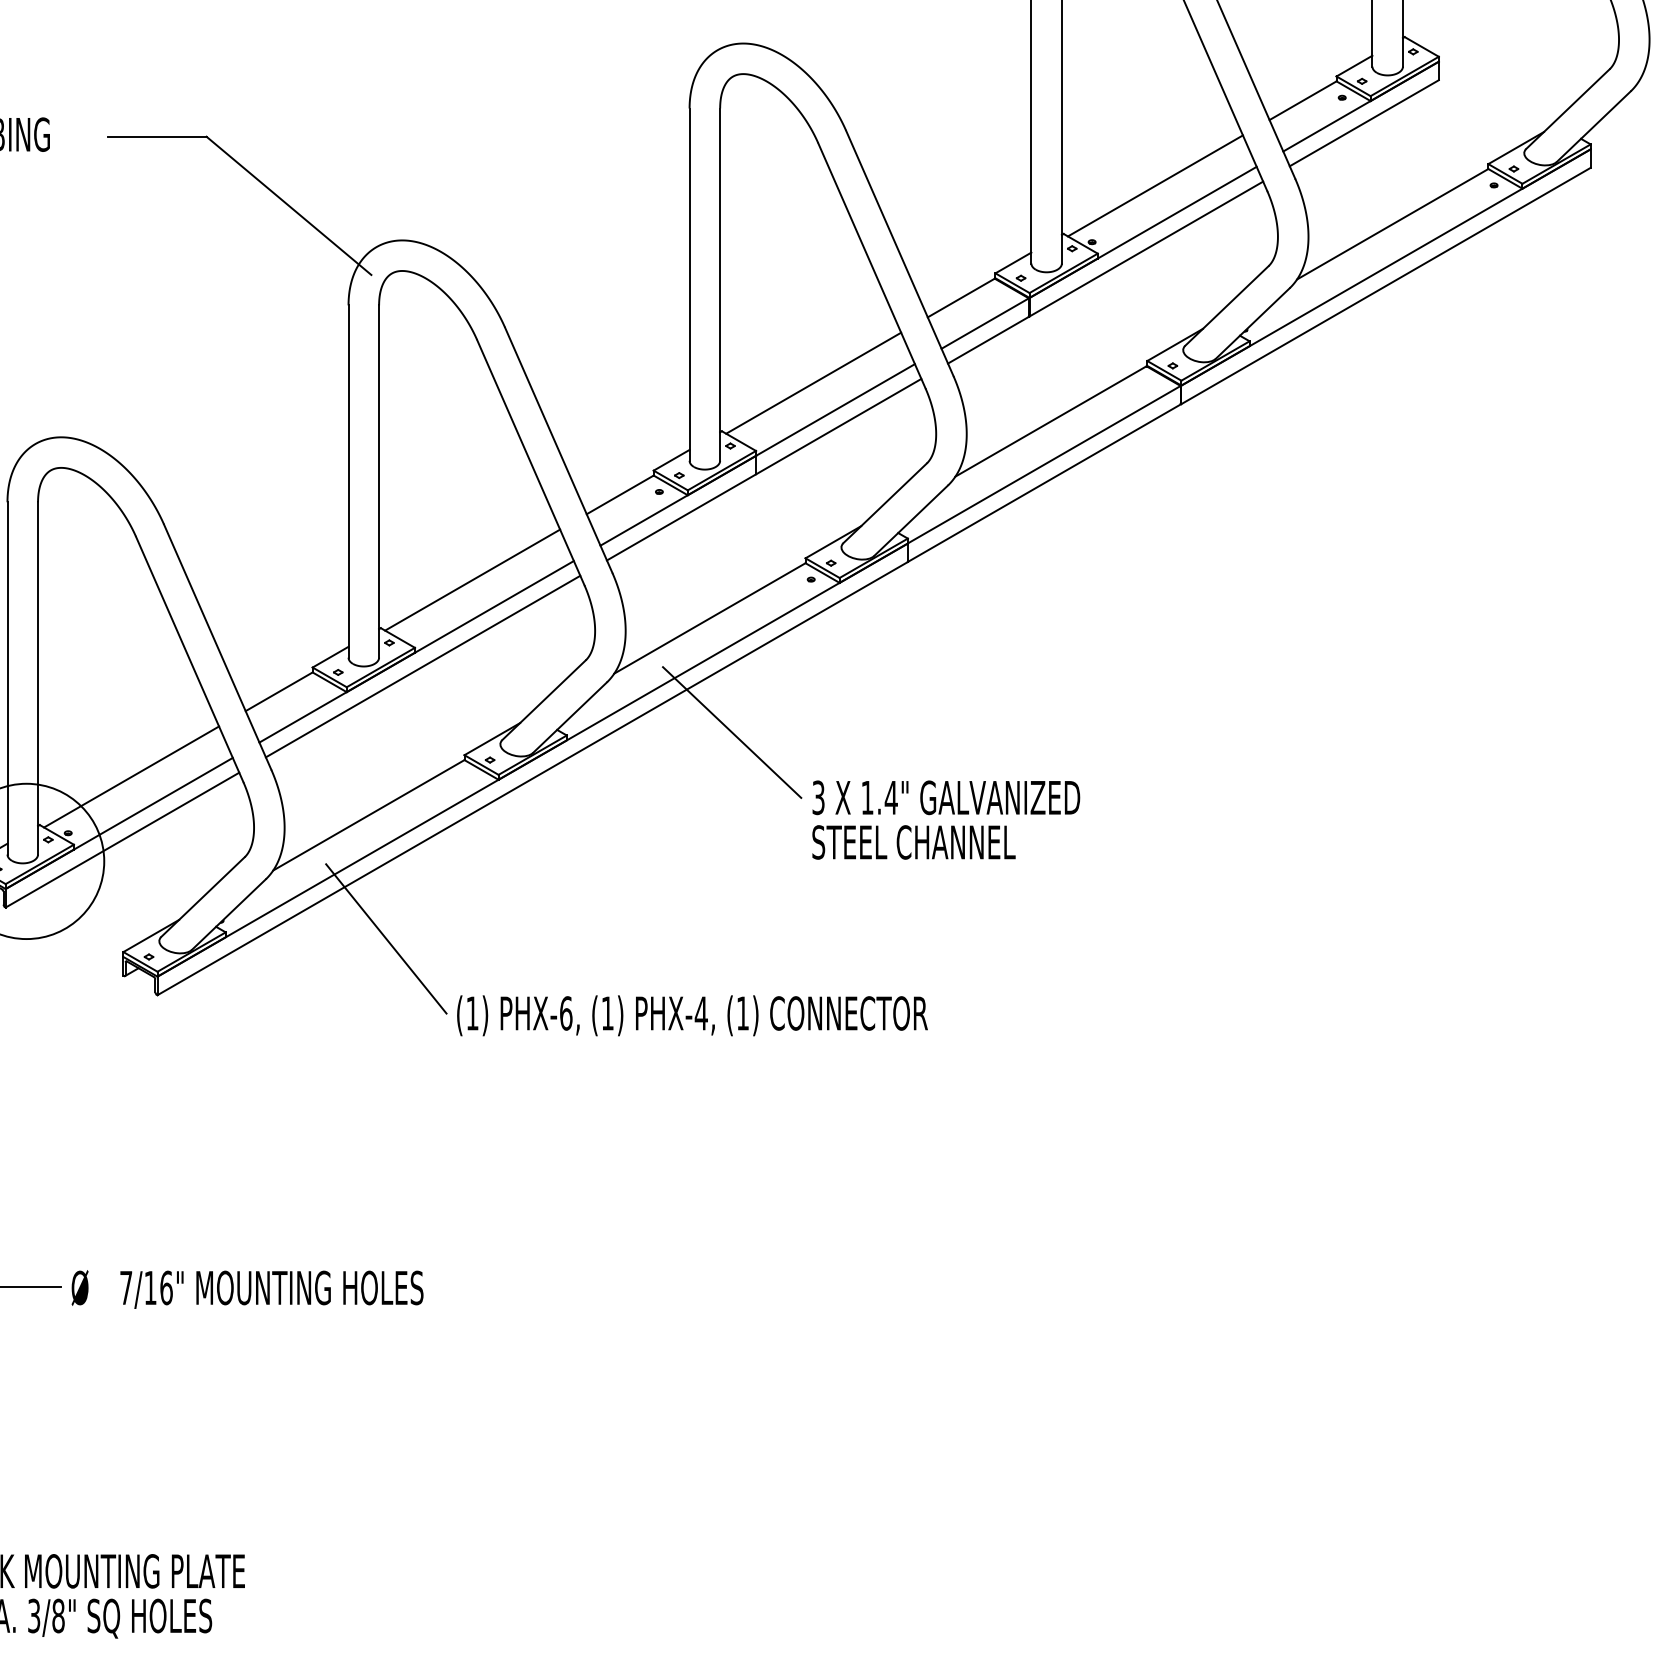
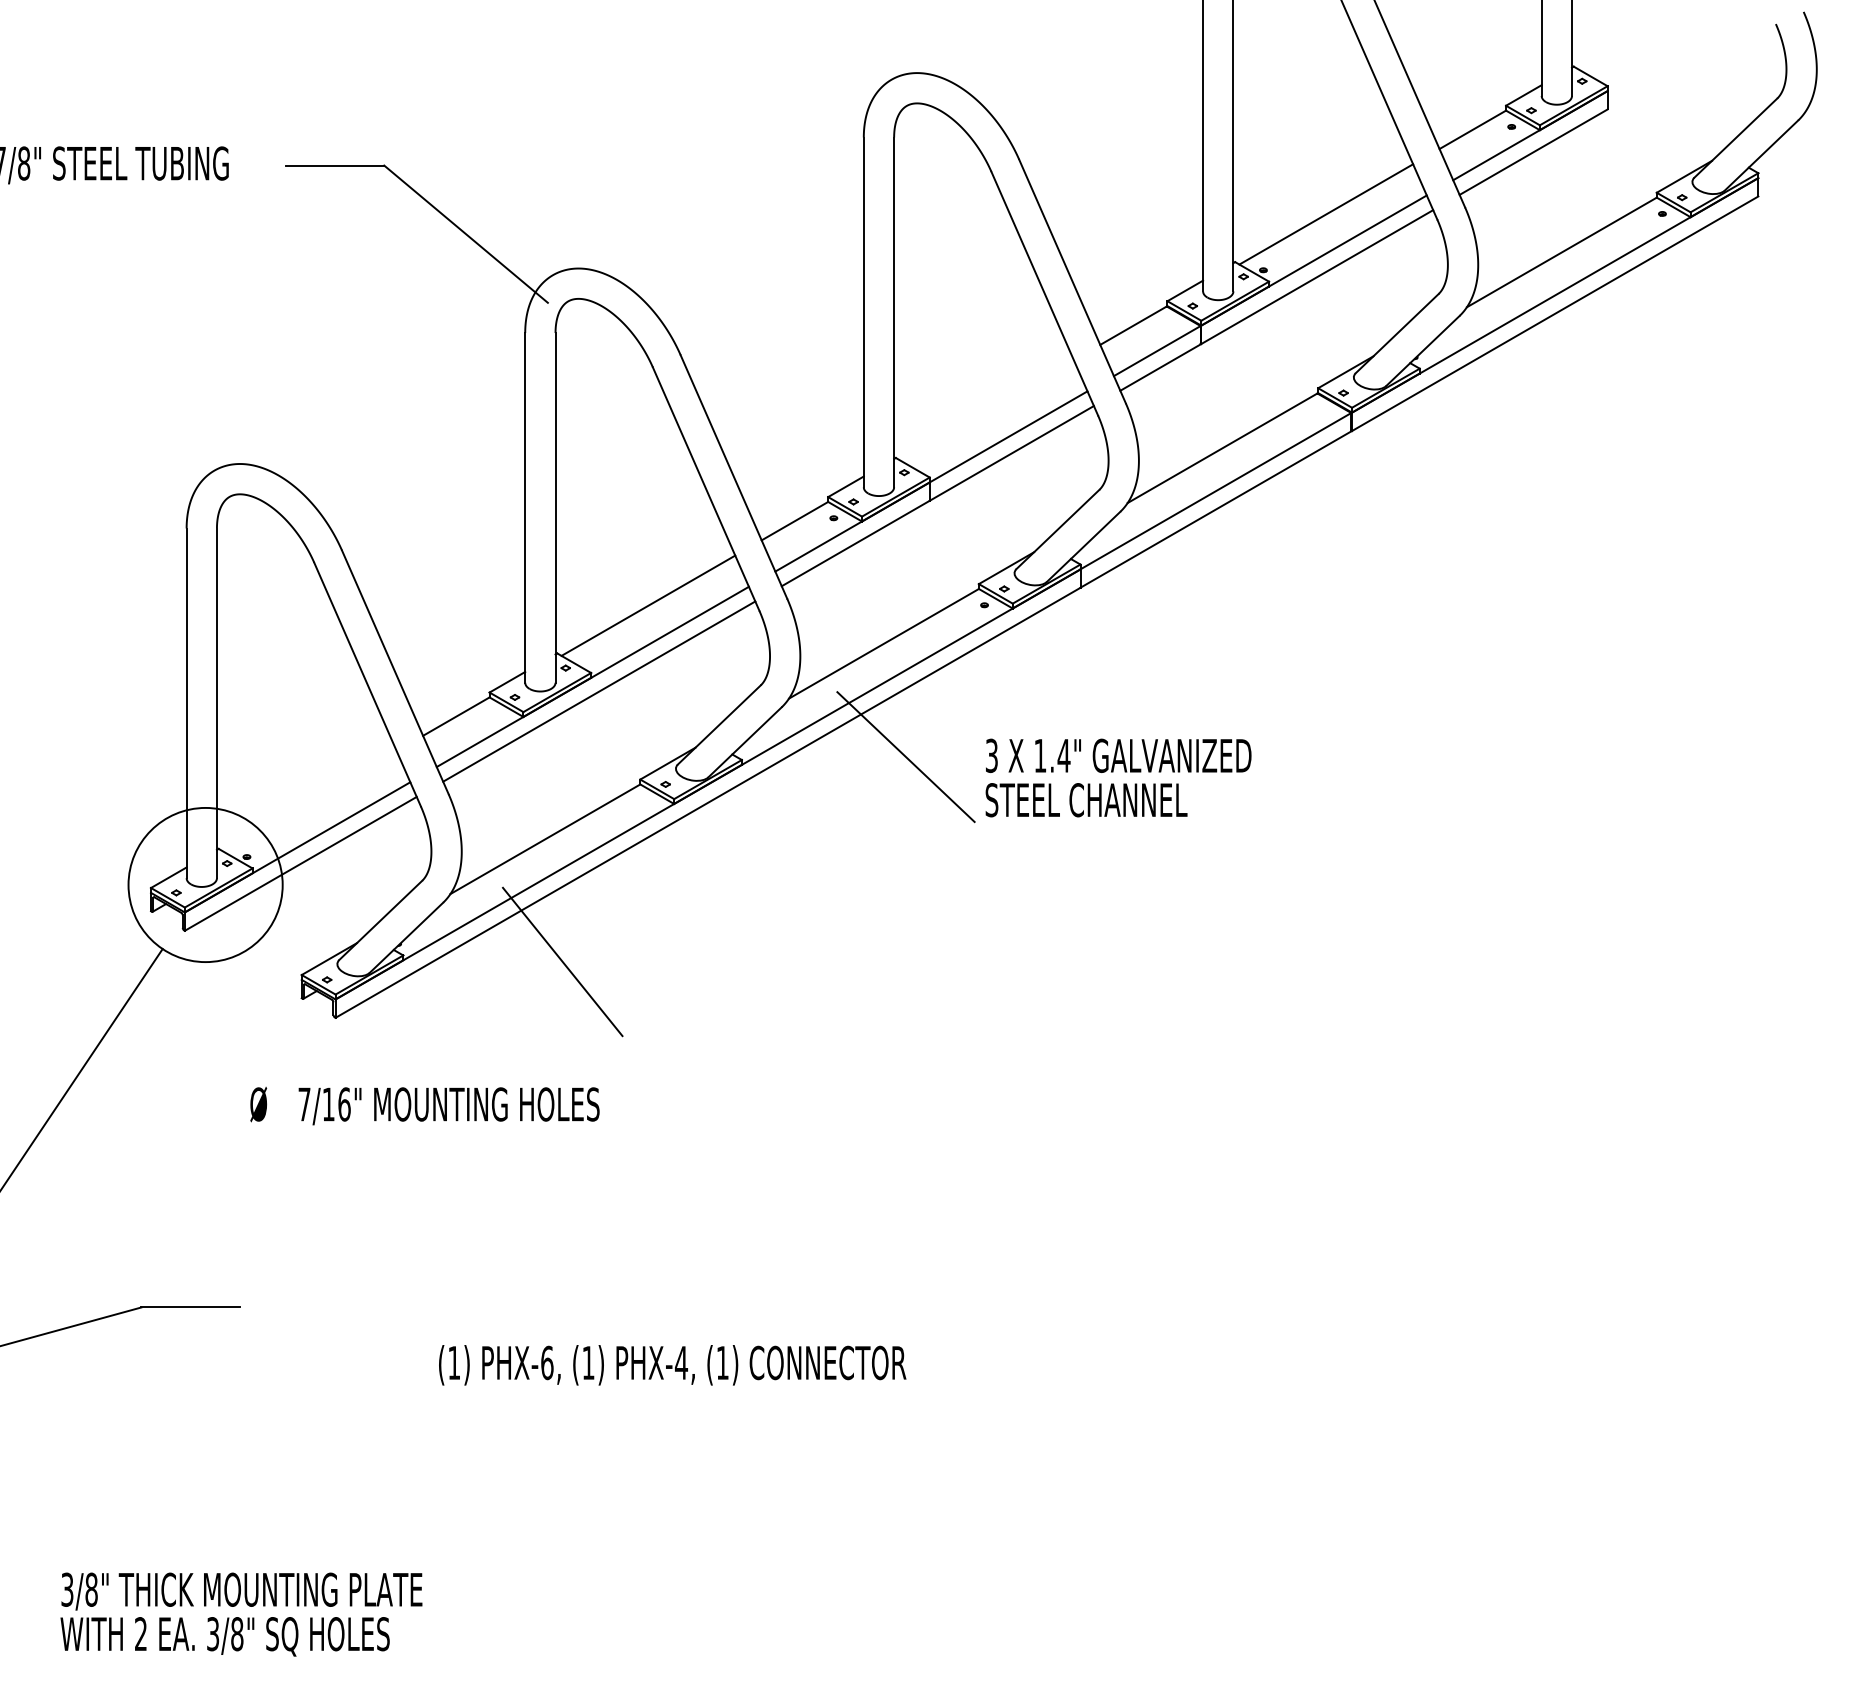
line: (813, 383) -> (986, 410), removed
line: (131, 777) -> (309, 801), removed
text: (946, 819) -> (1118, 777), moved
text: (692, 1016) -> (672, 1365), moved
text: (247, 1288) -> (424, 1105), moved

